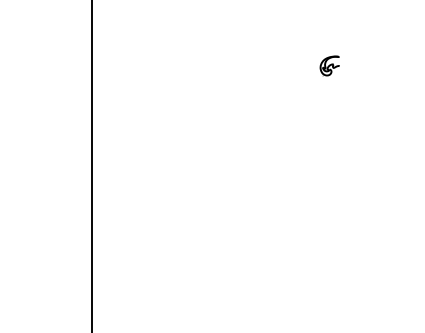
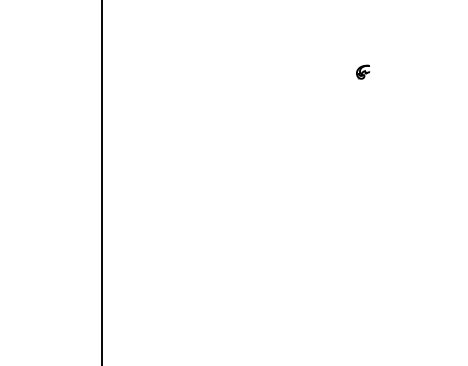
part: (330, 65) -> (363, 71), size x0.62

